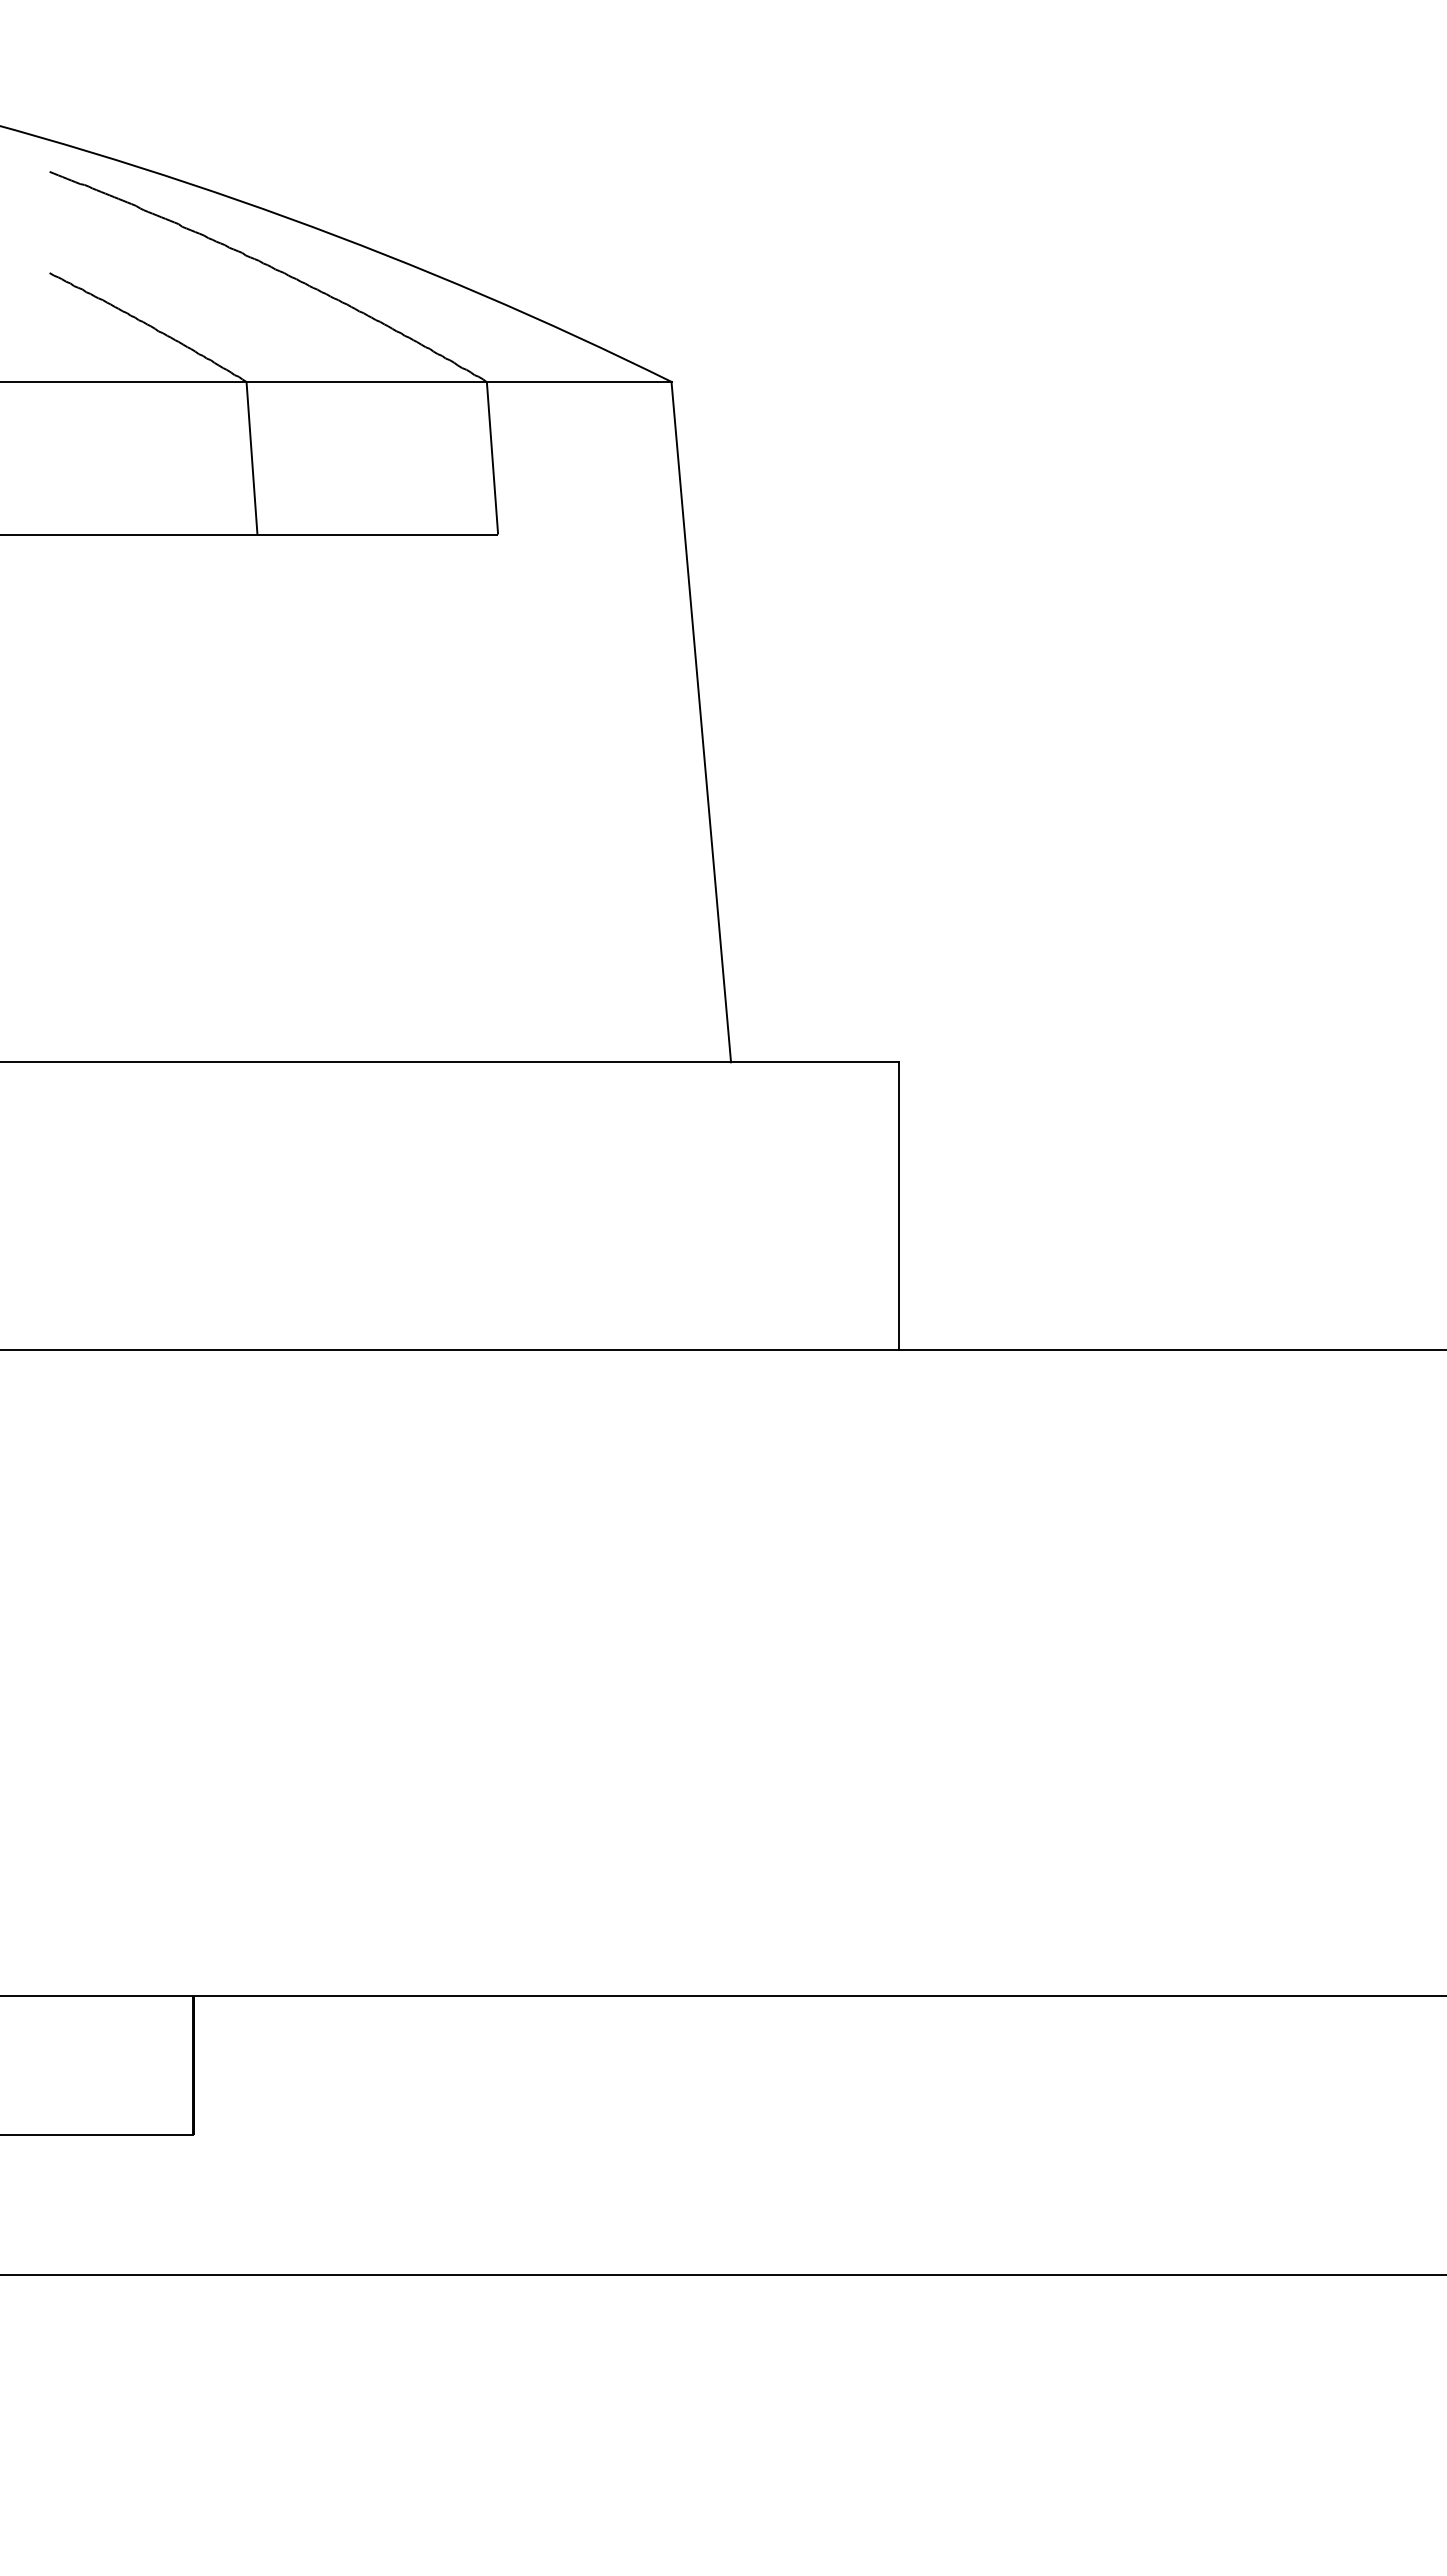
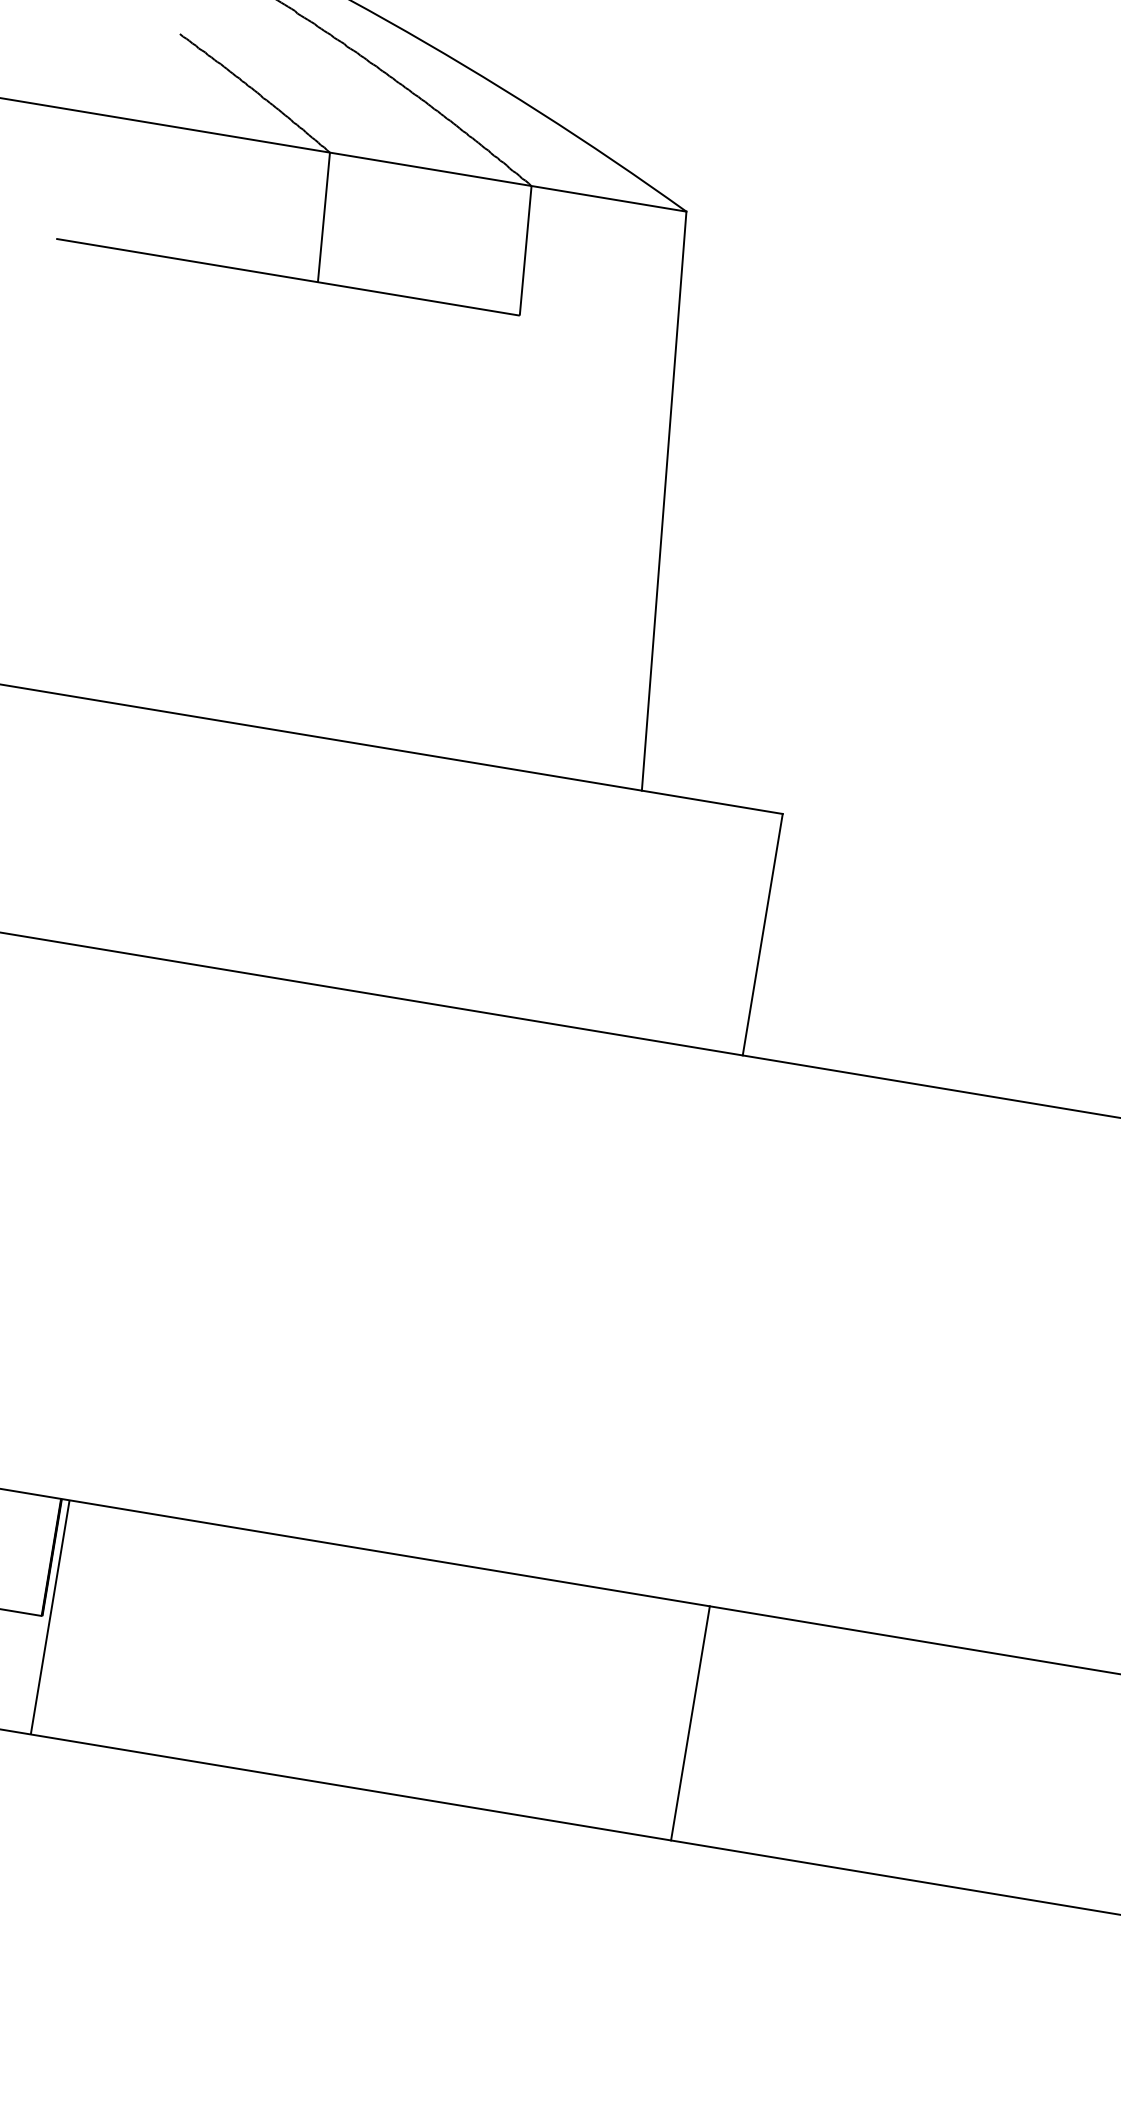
line: (203, 2134) -> (50, 1616), added
line: (966, 2134) -> (690, 1722), added

